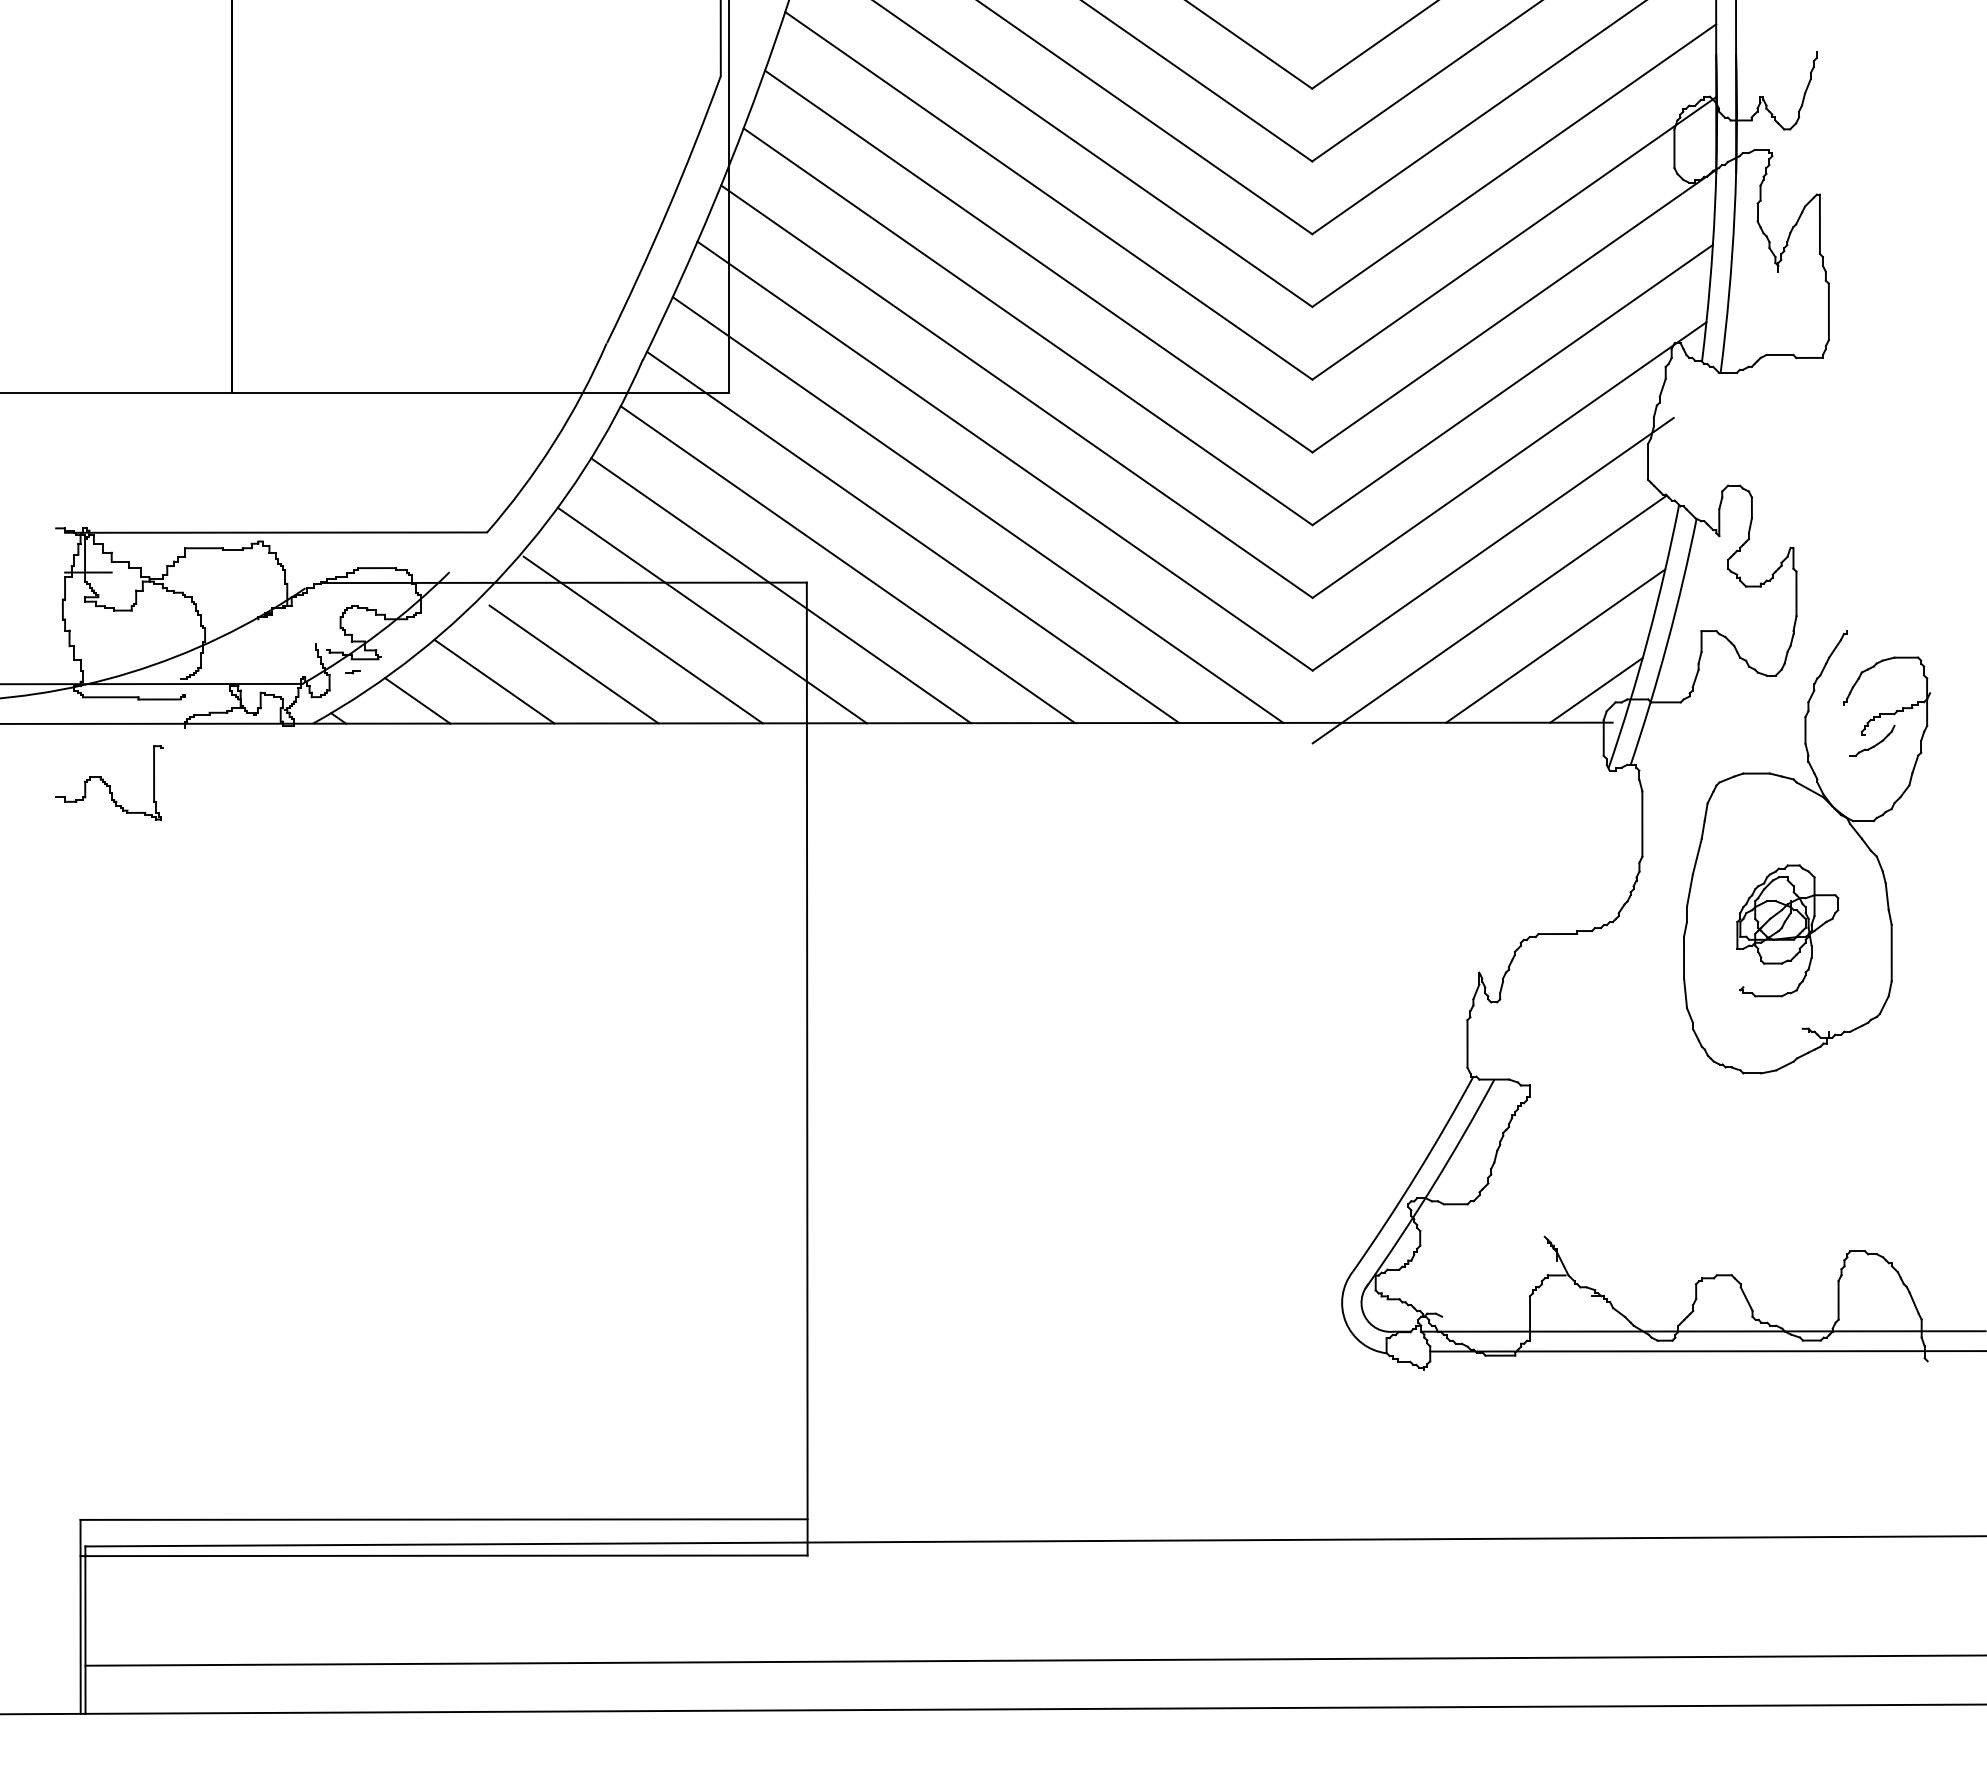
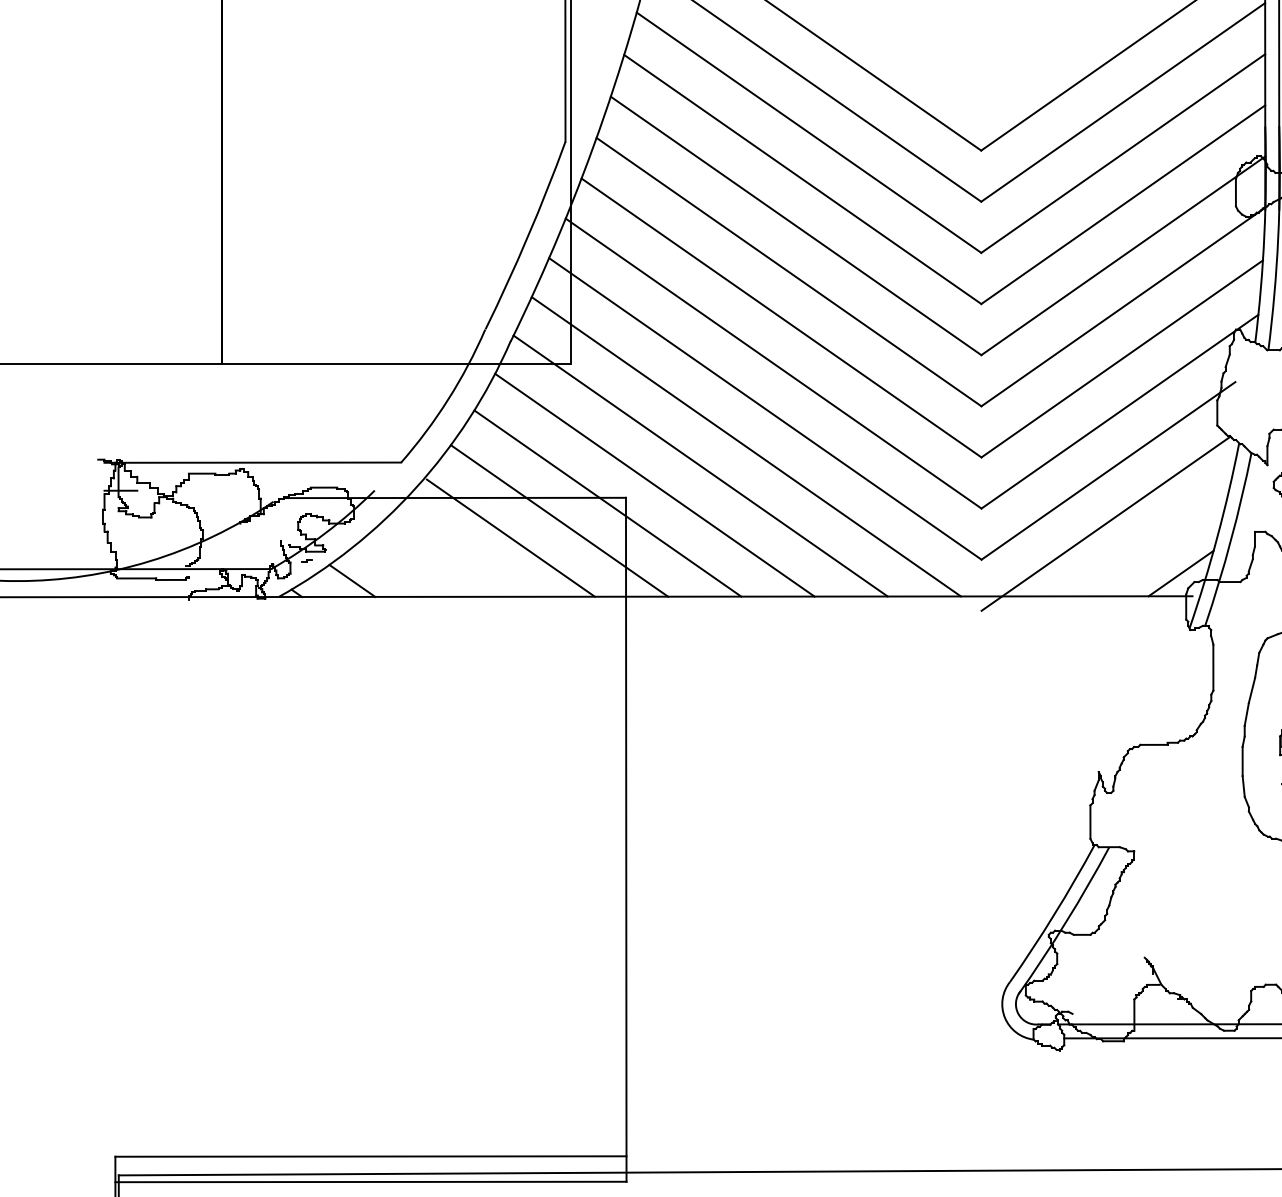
line: (1555, 645) -> (1152, 542), removed
line: (573, 664) -> (461, 555), removed
line: (494, 681) -> (406, 567), removed
part: (109, 782) -> (135, 638), removed

